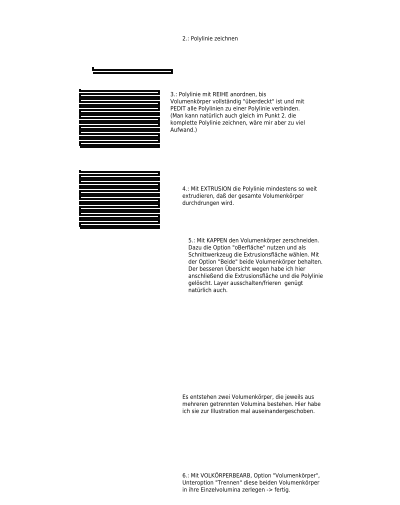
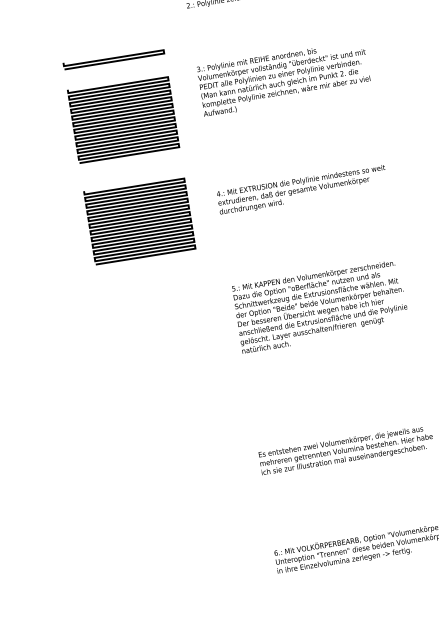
line: (132, 70) -> (114, 58), moved
text: (237, 112) -> (284, 79), moved
text: (255, 264) -> (320, 305), moved

